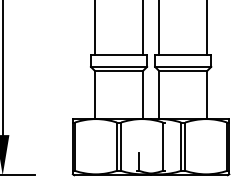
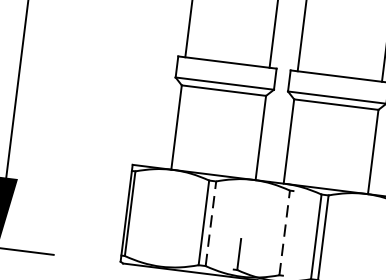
line: (121, 146) -> (211, 223), solid -> dashed
line: (163, 146) -> (285, 232), solid -> dashed

